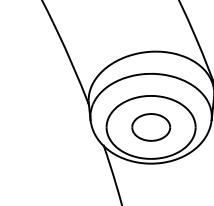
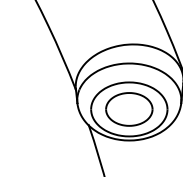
part: (151, 127) -> (129, 109), size x1.43

